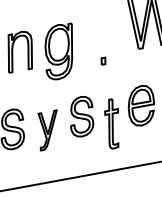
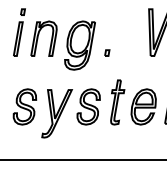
part: (103, 60) -> (107, 52), moved
part: (113, 123) -> (117, 102), moved
part: (49, 130) -> (57, 113), size x1.43

